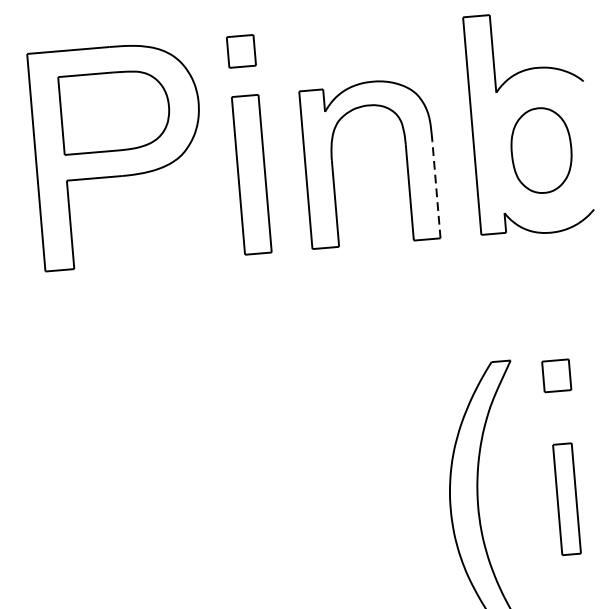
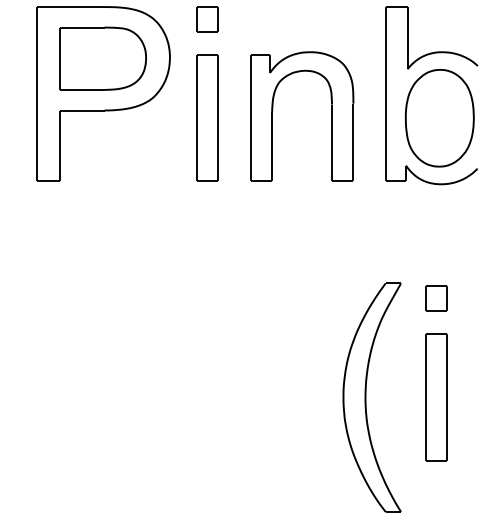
part: (541, 150) -> (439, 118), size x1.43
line: (436, 189) -> (353, 142), dashed -> solid
part: (566, 499) -> (436, 397), size x1.43

